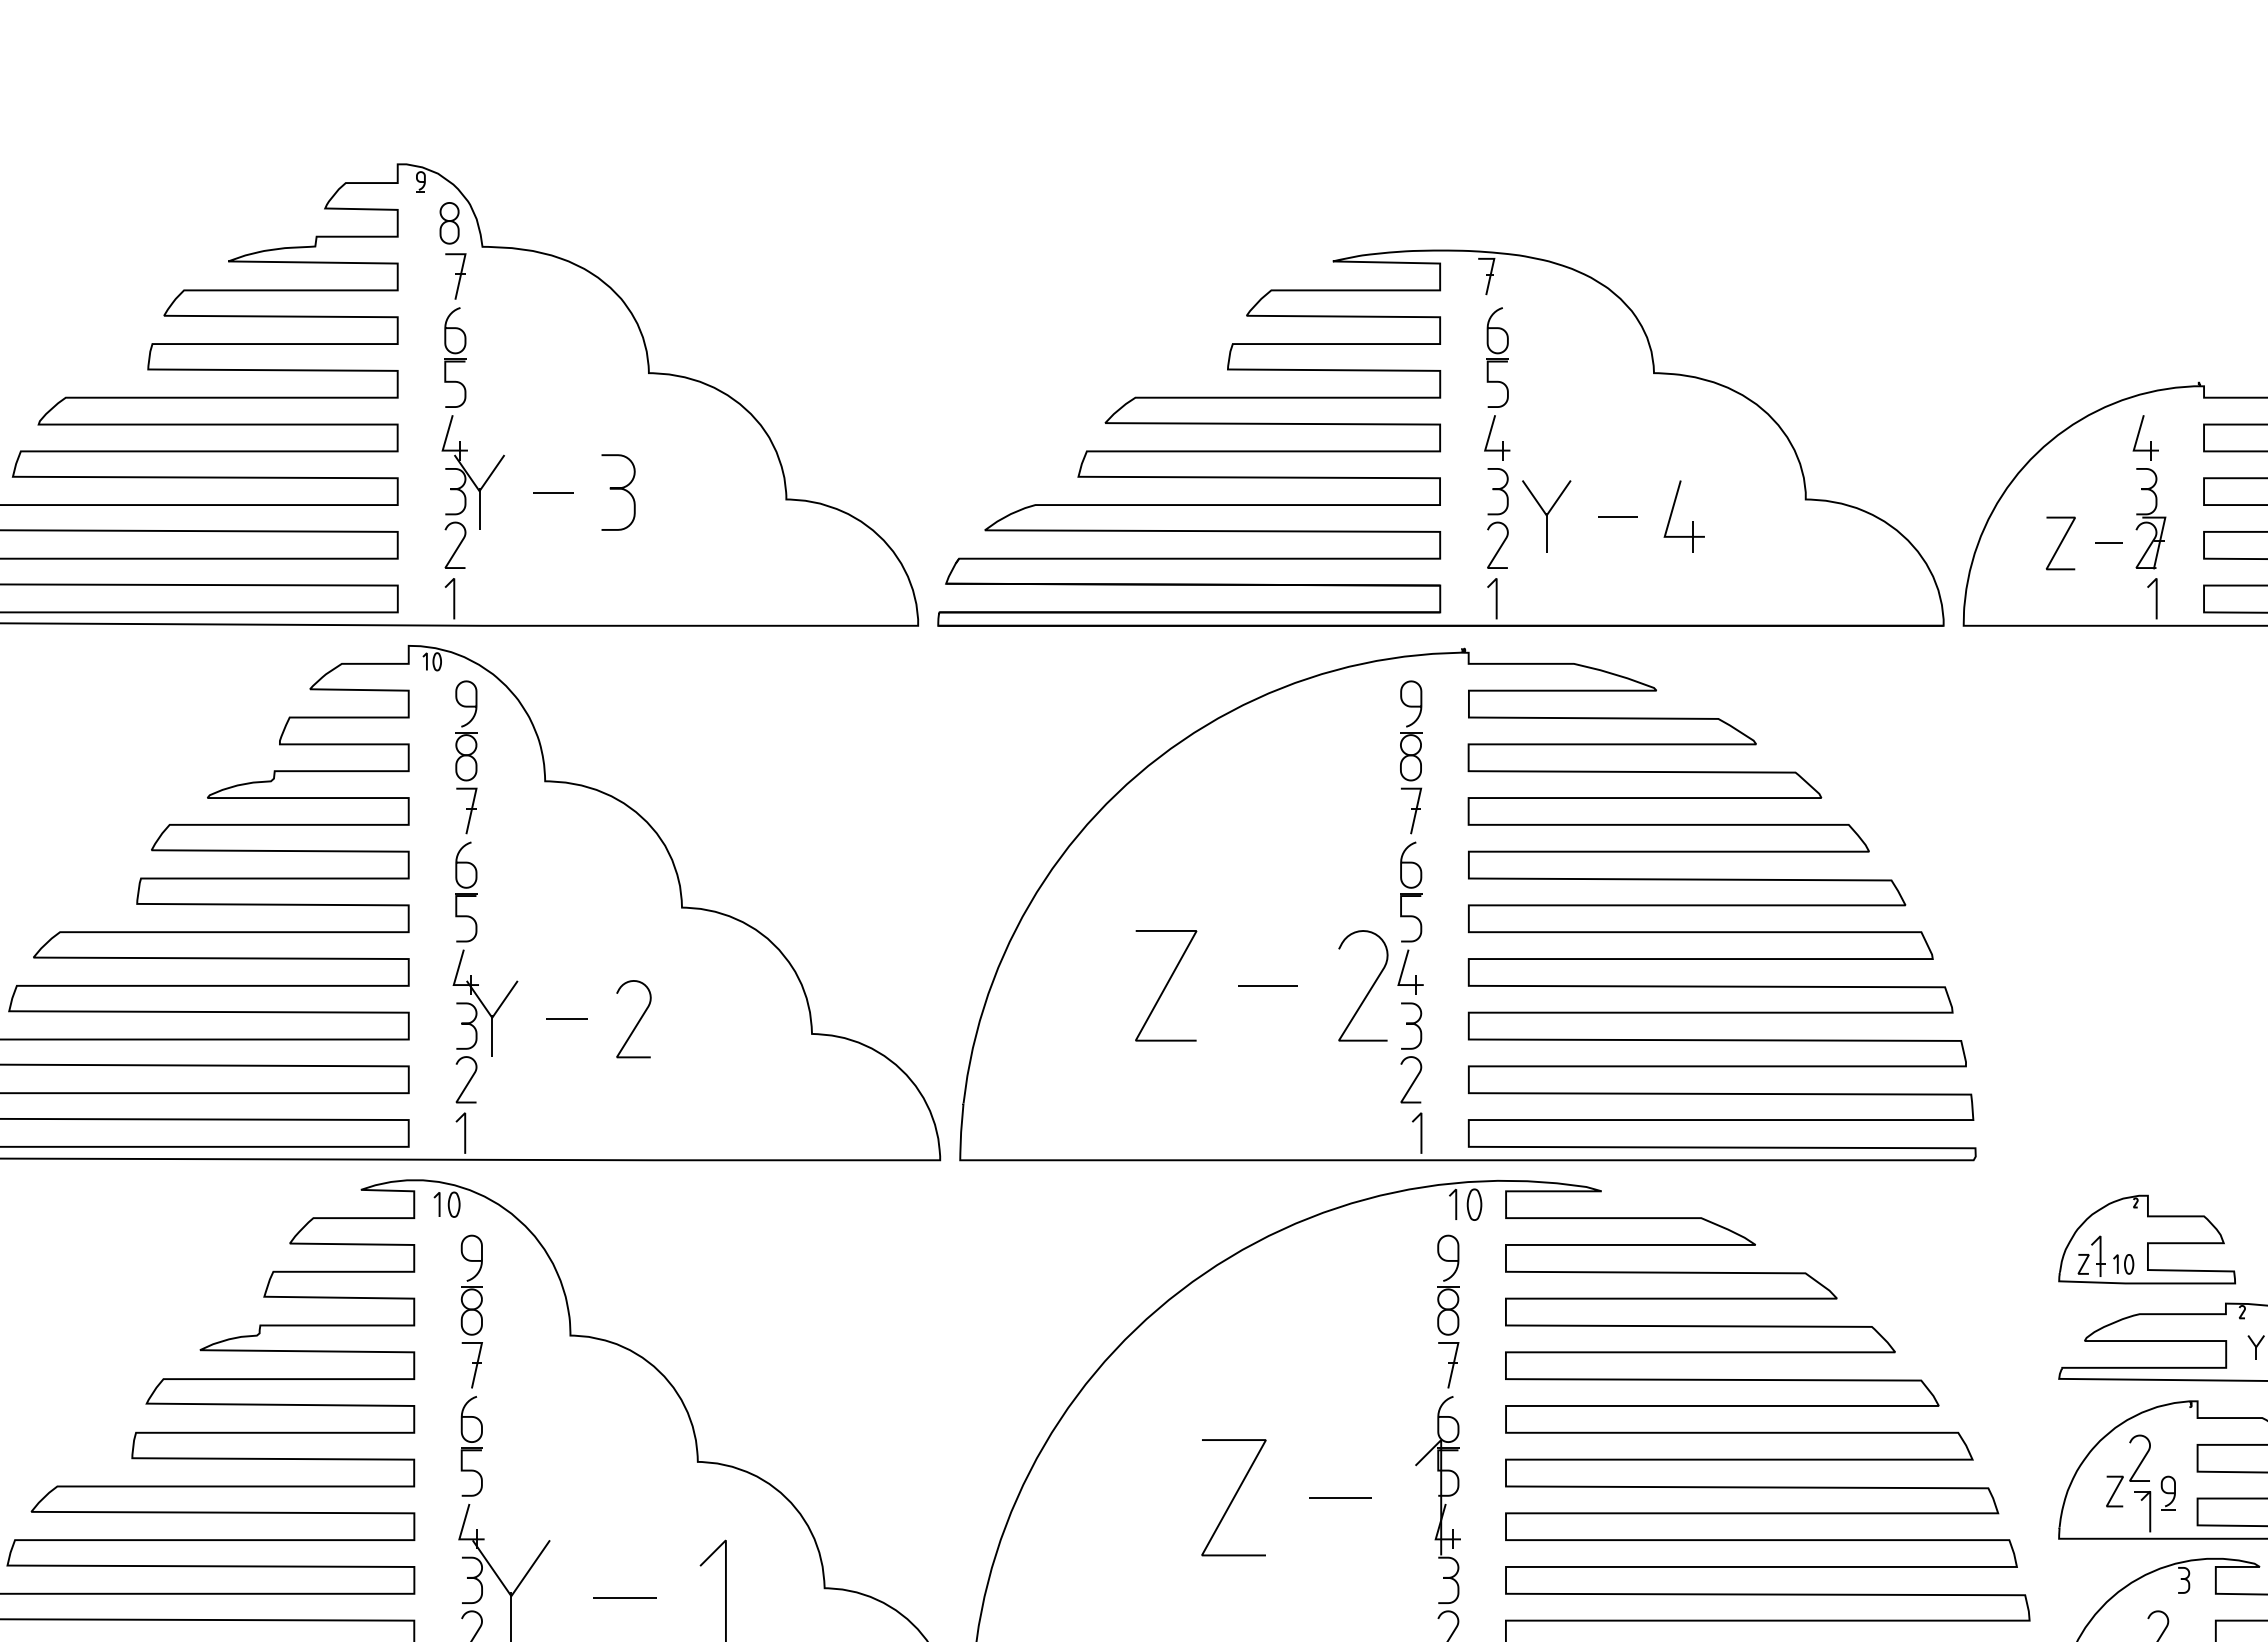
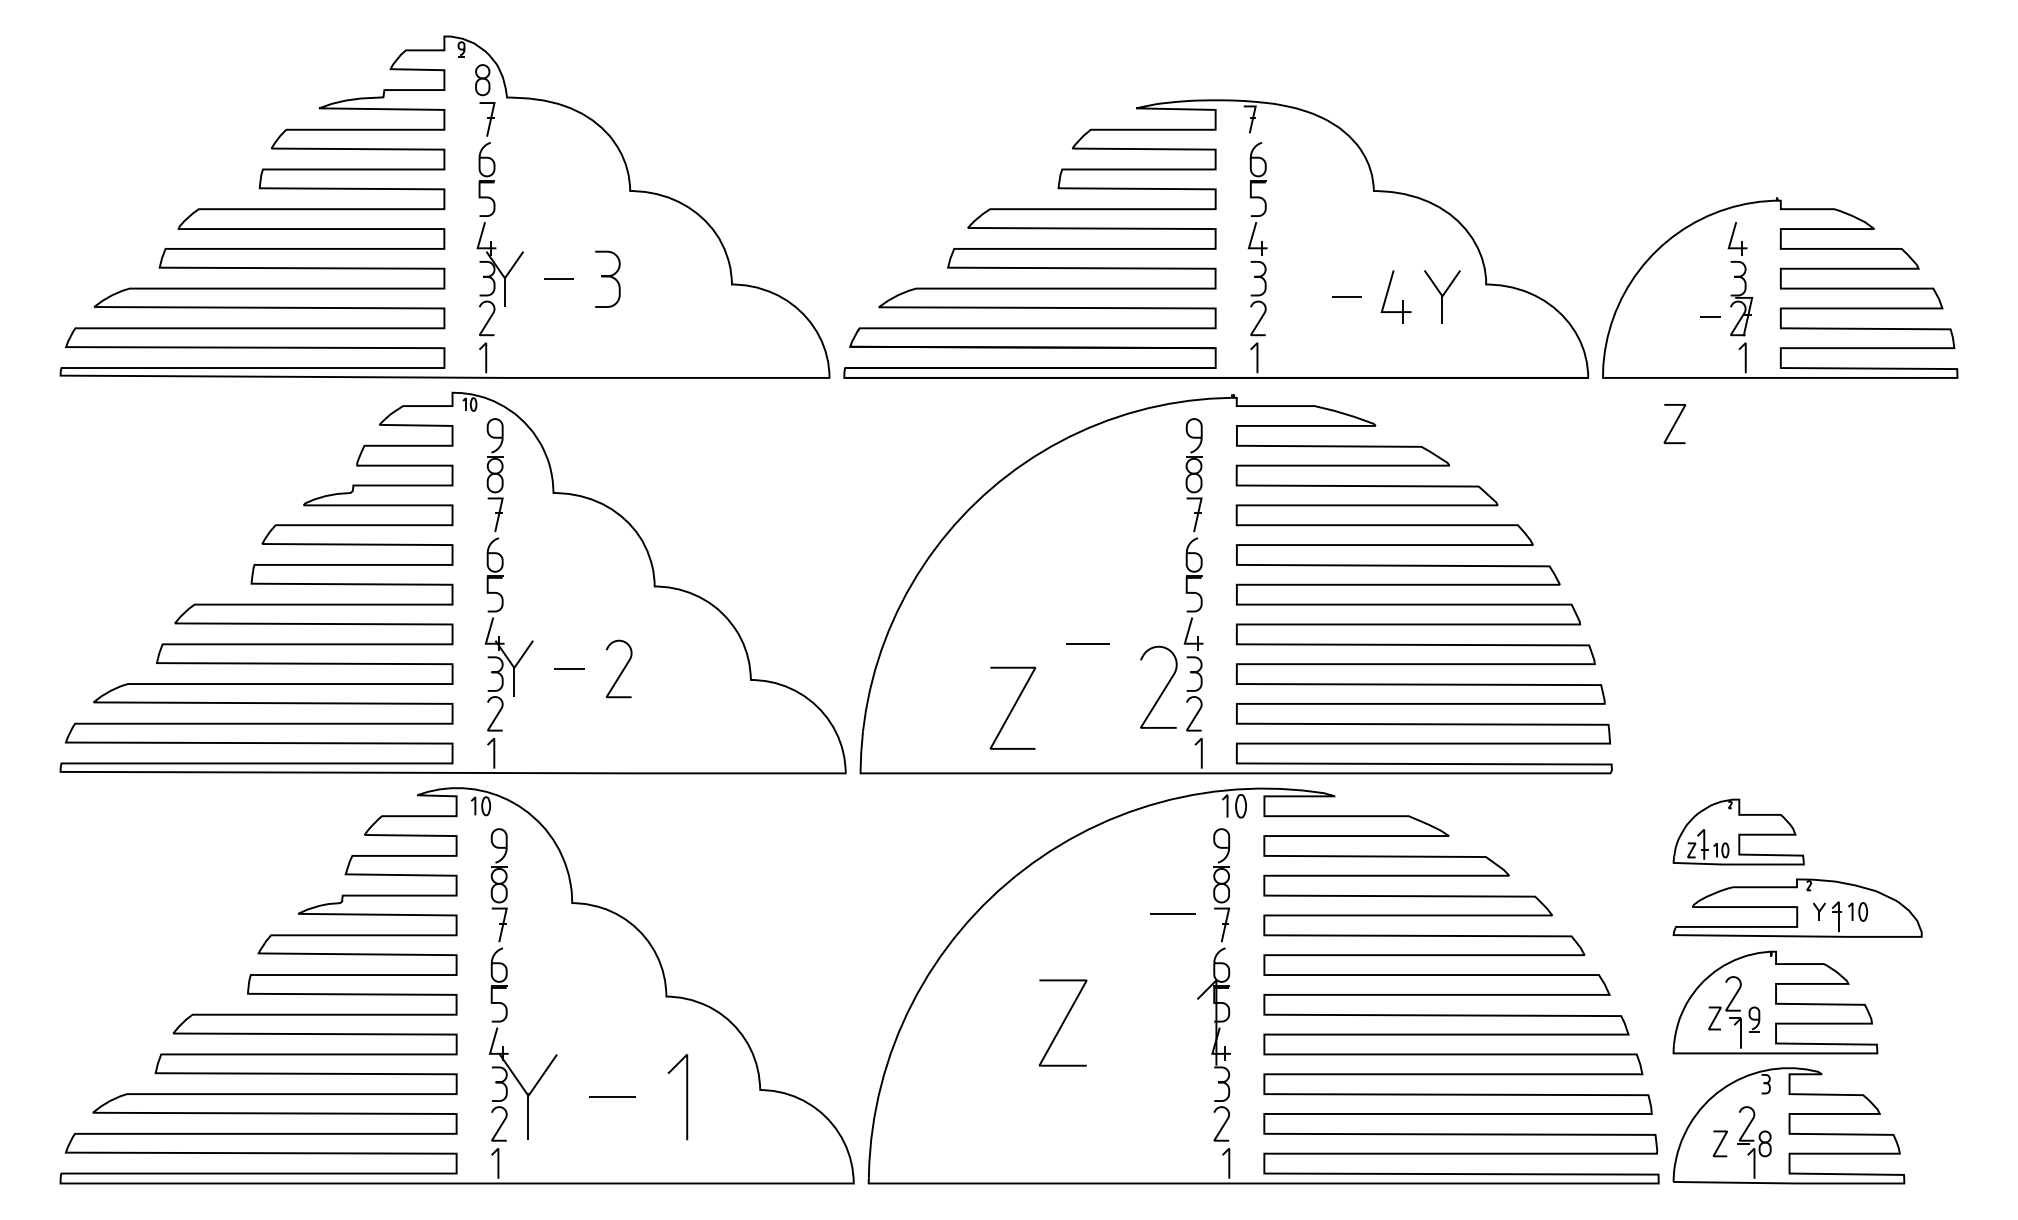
part: (1546, 515) -> (1442, 296), moved
line: (2060, 544) -> (1674, 424), moved
line: (1165, 984) -> (1012, 707), moved
curve: (1368, 990) -> (1162, 690), moved
line: (1339, 1496) -> (1172, 913), moved

